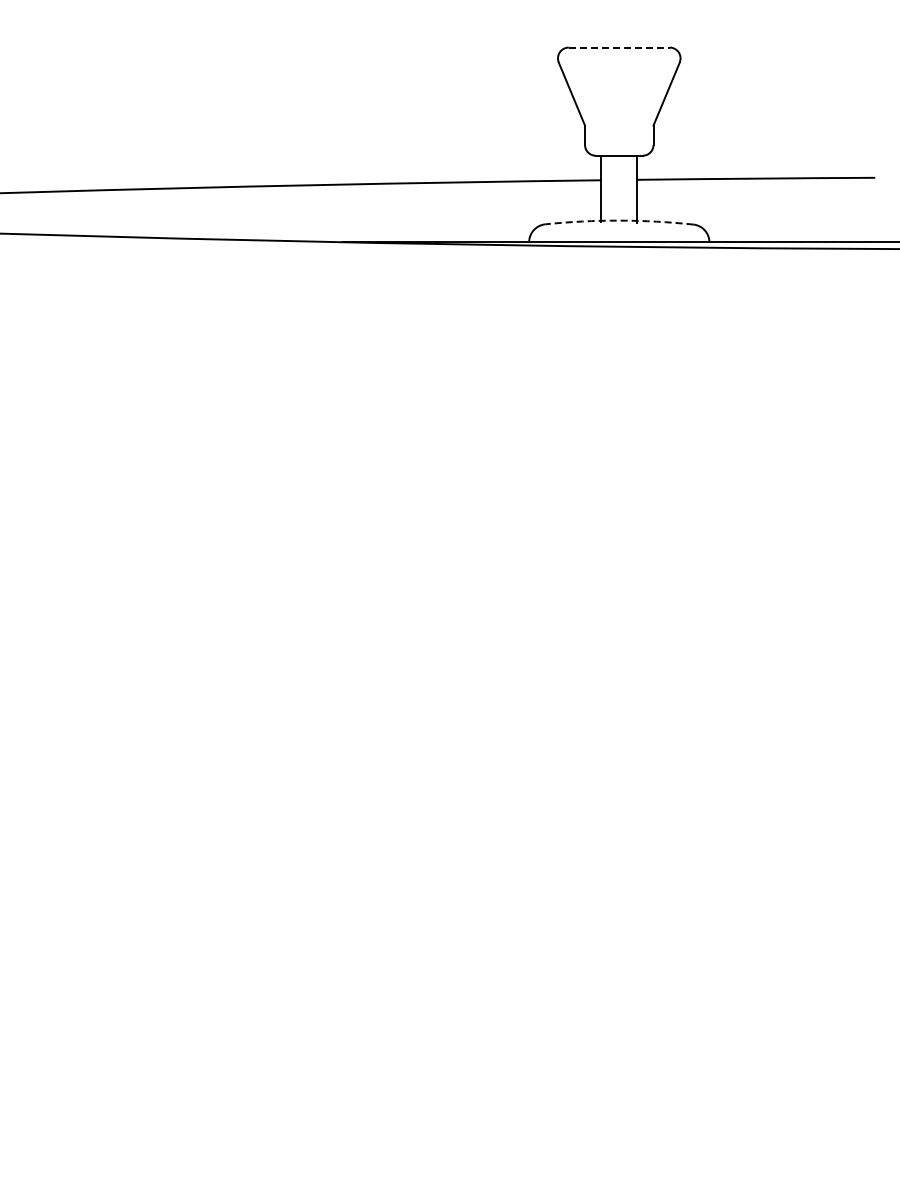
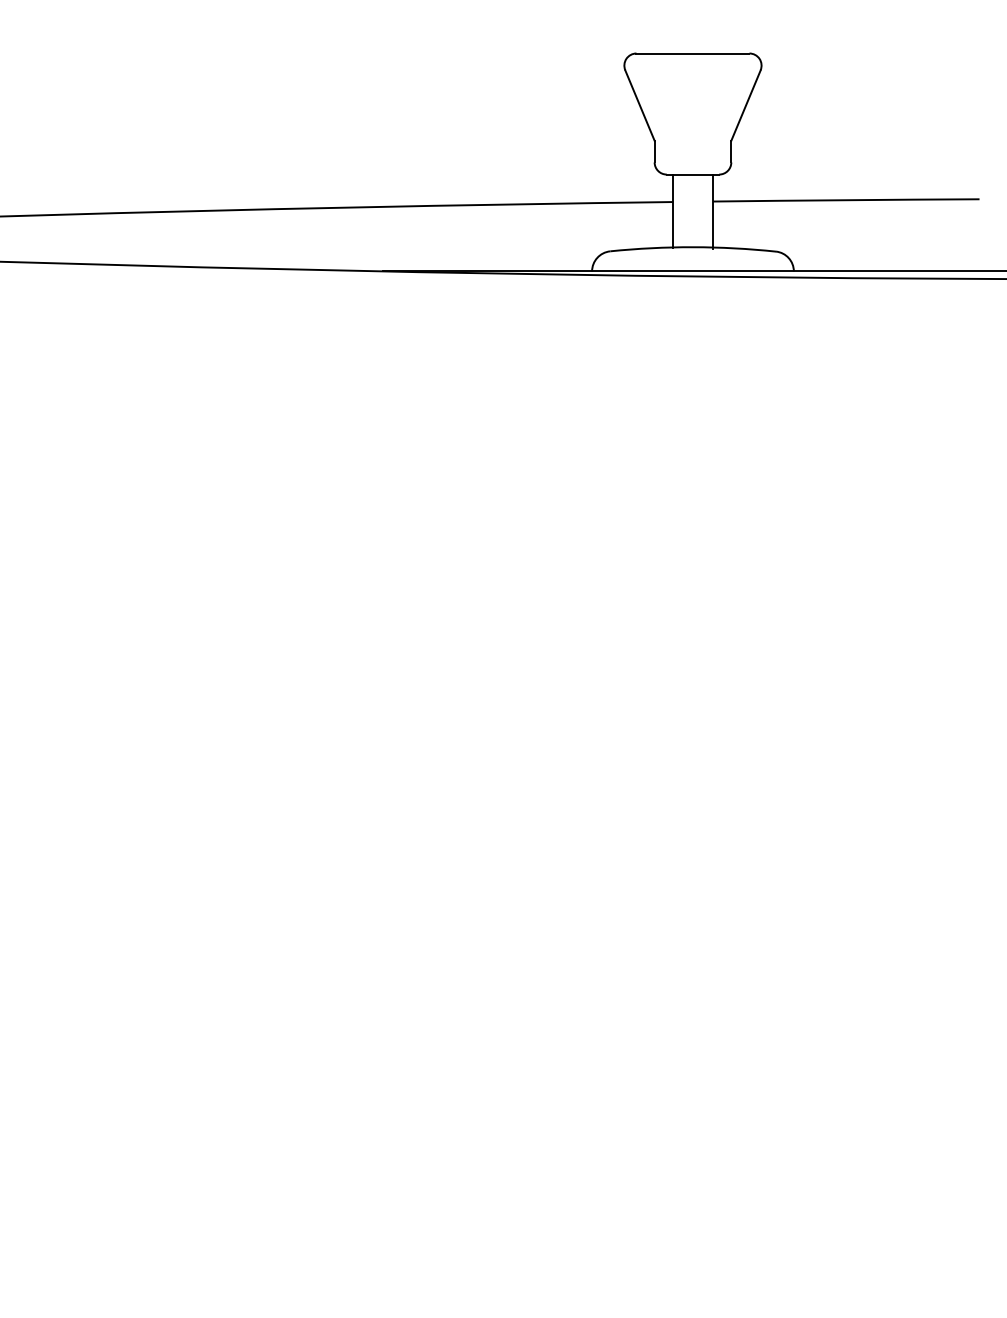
line: (619, 47) -> (693, 53), dashed -> solid
arc: (619, 220) -> (693, 247), dashed -> solid

